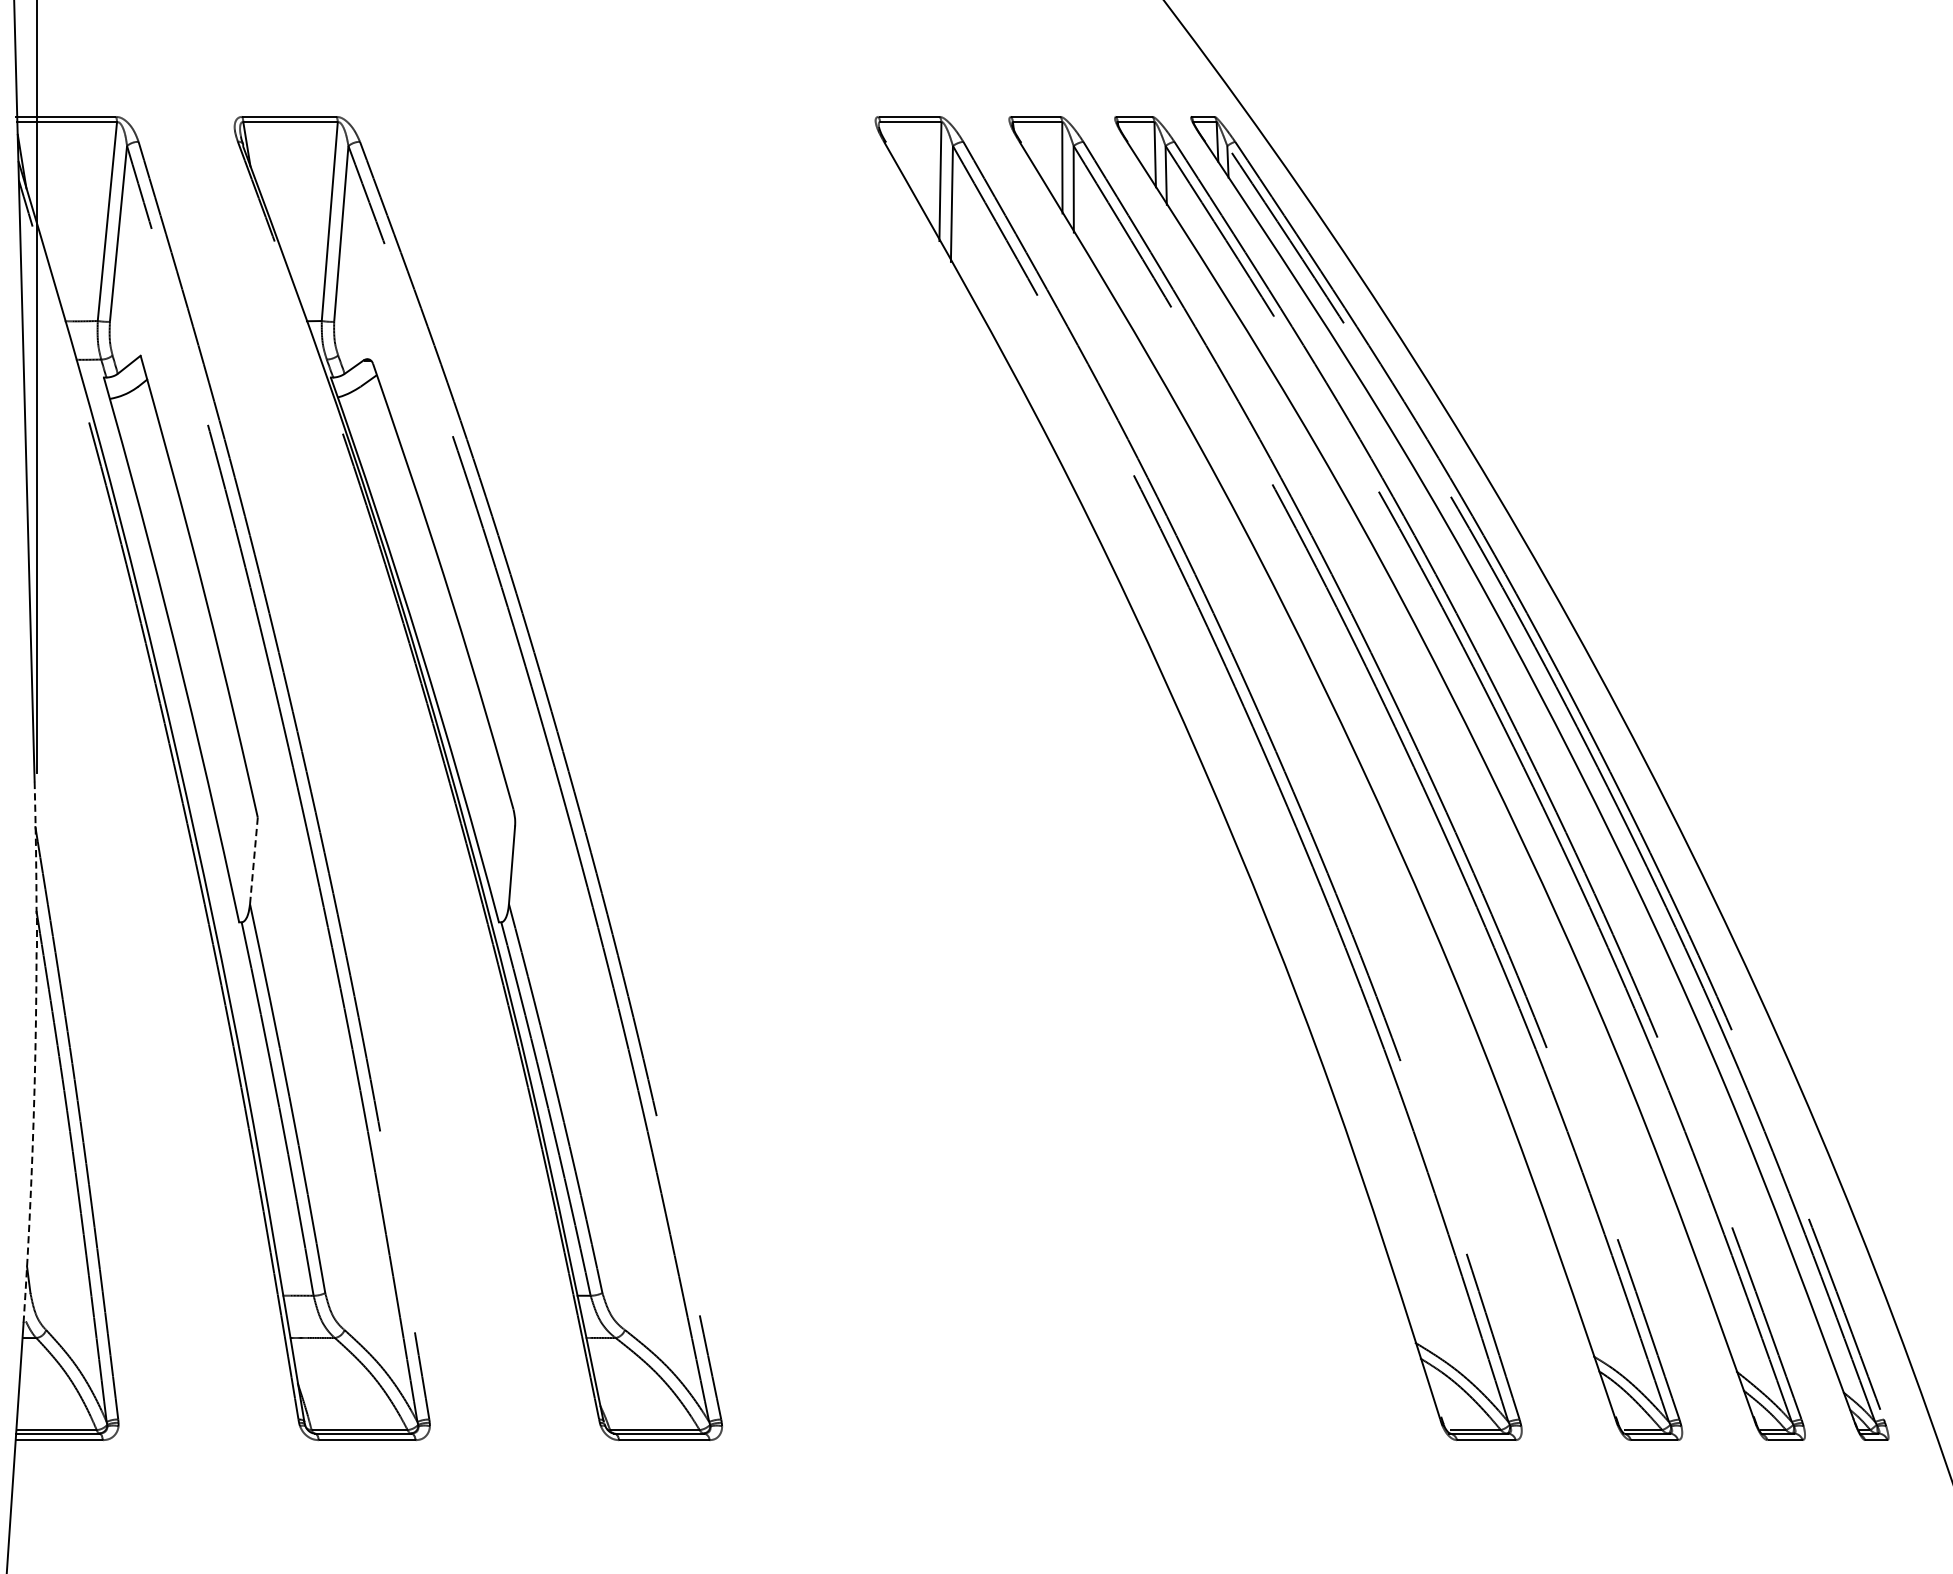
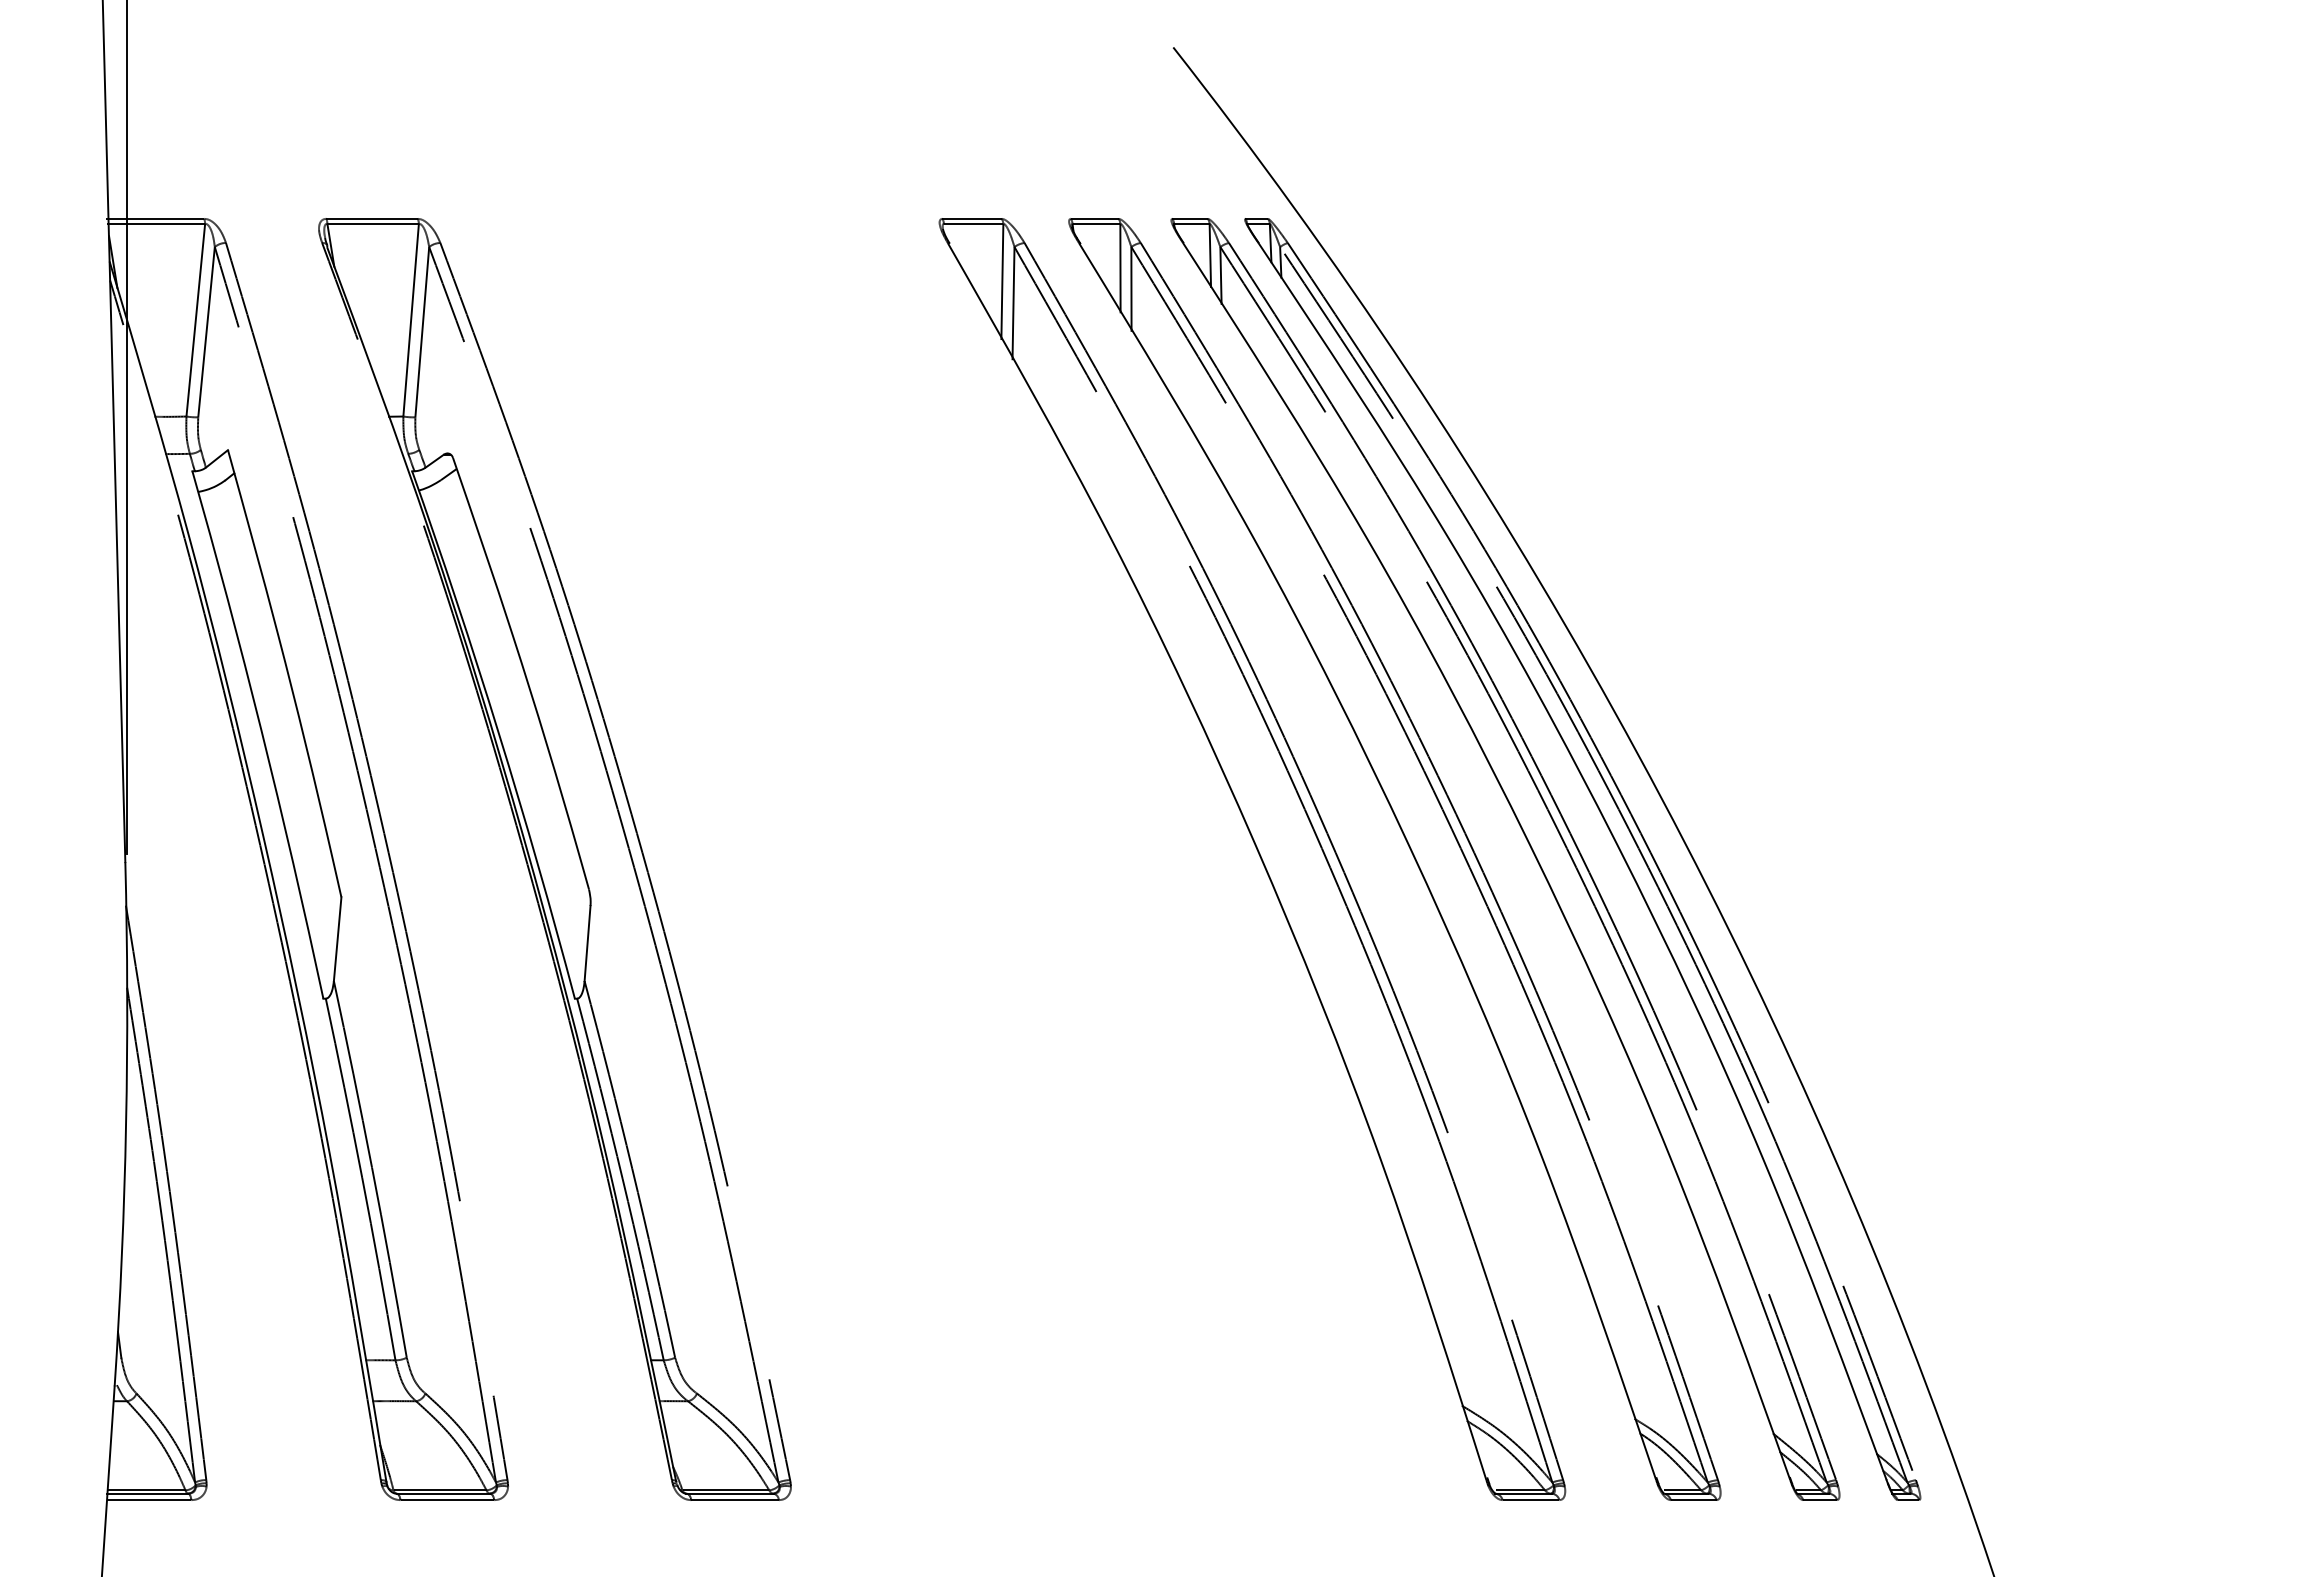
line: (253, 861) -> (337, 939), dashed -> solid
arc: (35, 1052) -> (126, 1124), dashed -> solid

